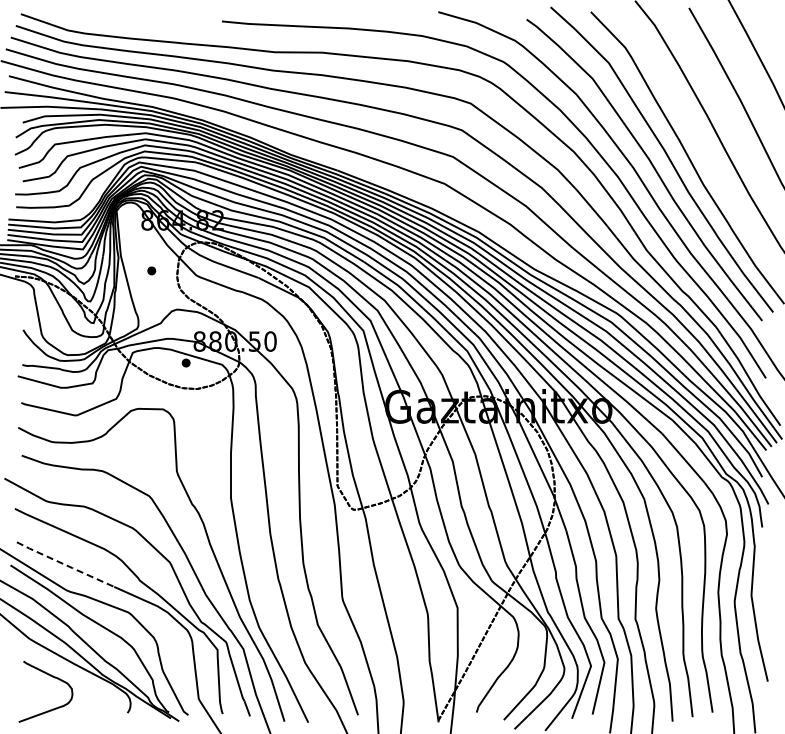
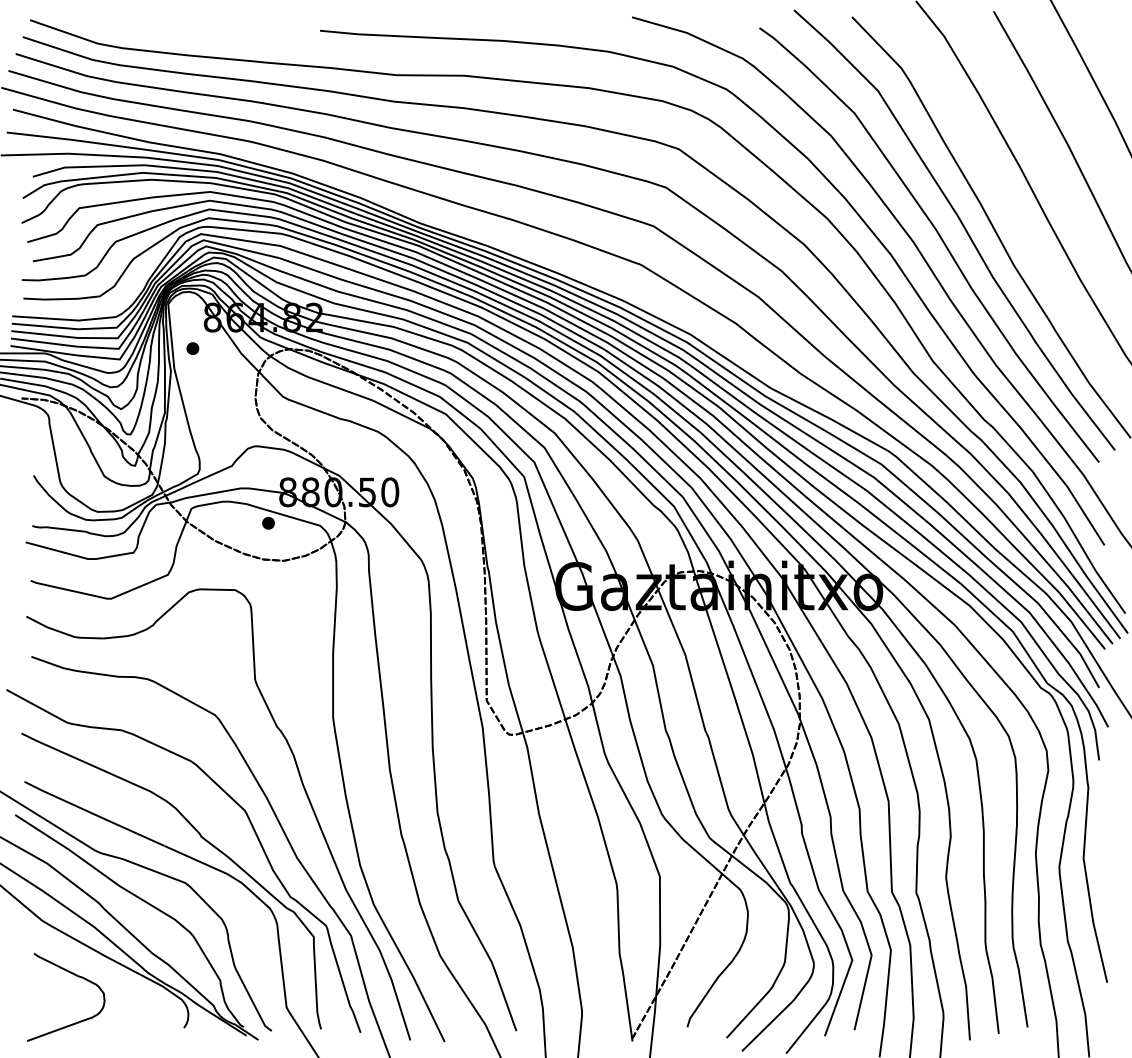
part: (151, 270) -> (192, 348), moved
line: (65, 564) -> (94, 813), dashed -> solid

